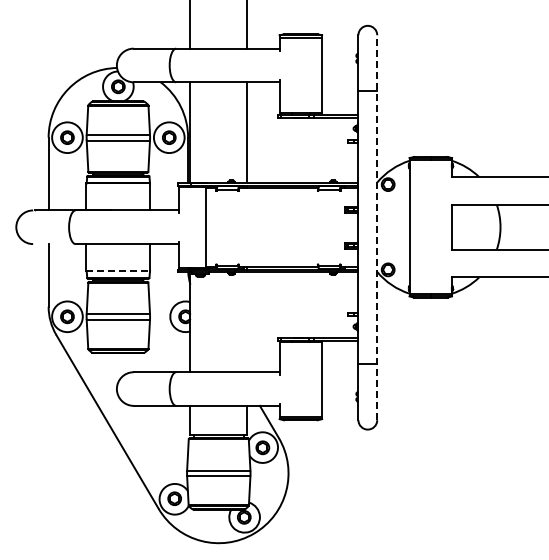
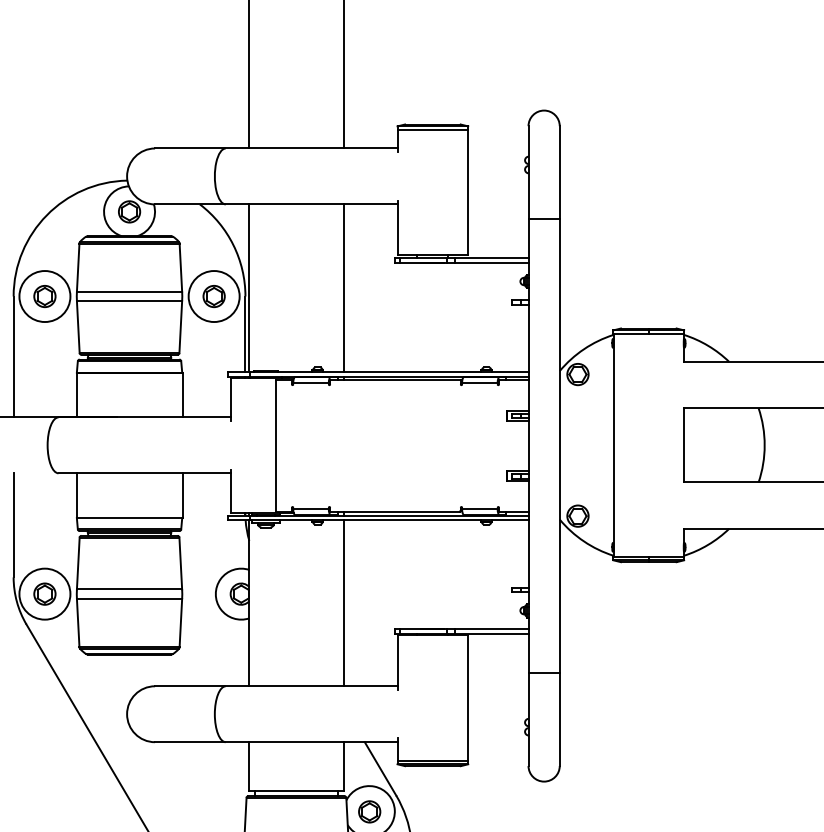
line: (377, 227) -> (560, 445), dashed -> solid
line: (118, 271) -> (129, 518), dashed -> solid
line: (247, 322) -> (344, 603), added

